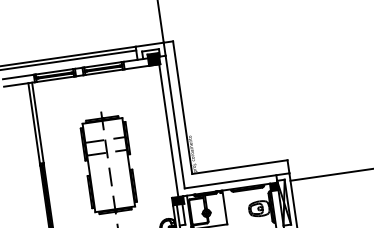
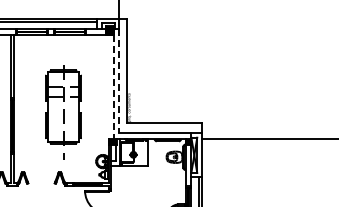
line: (175, 122) -> (119, 81), solid -> dashed
line: (168, 131) -> (113, 87), solid -> dashed

